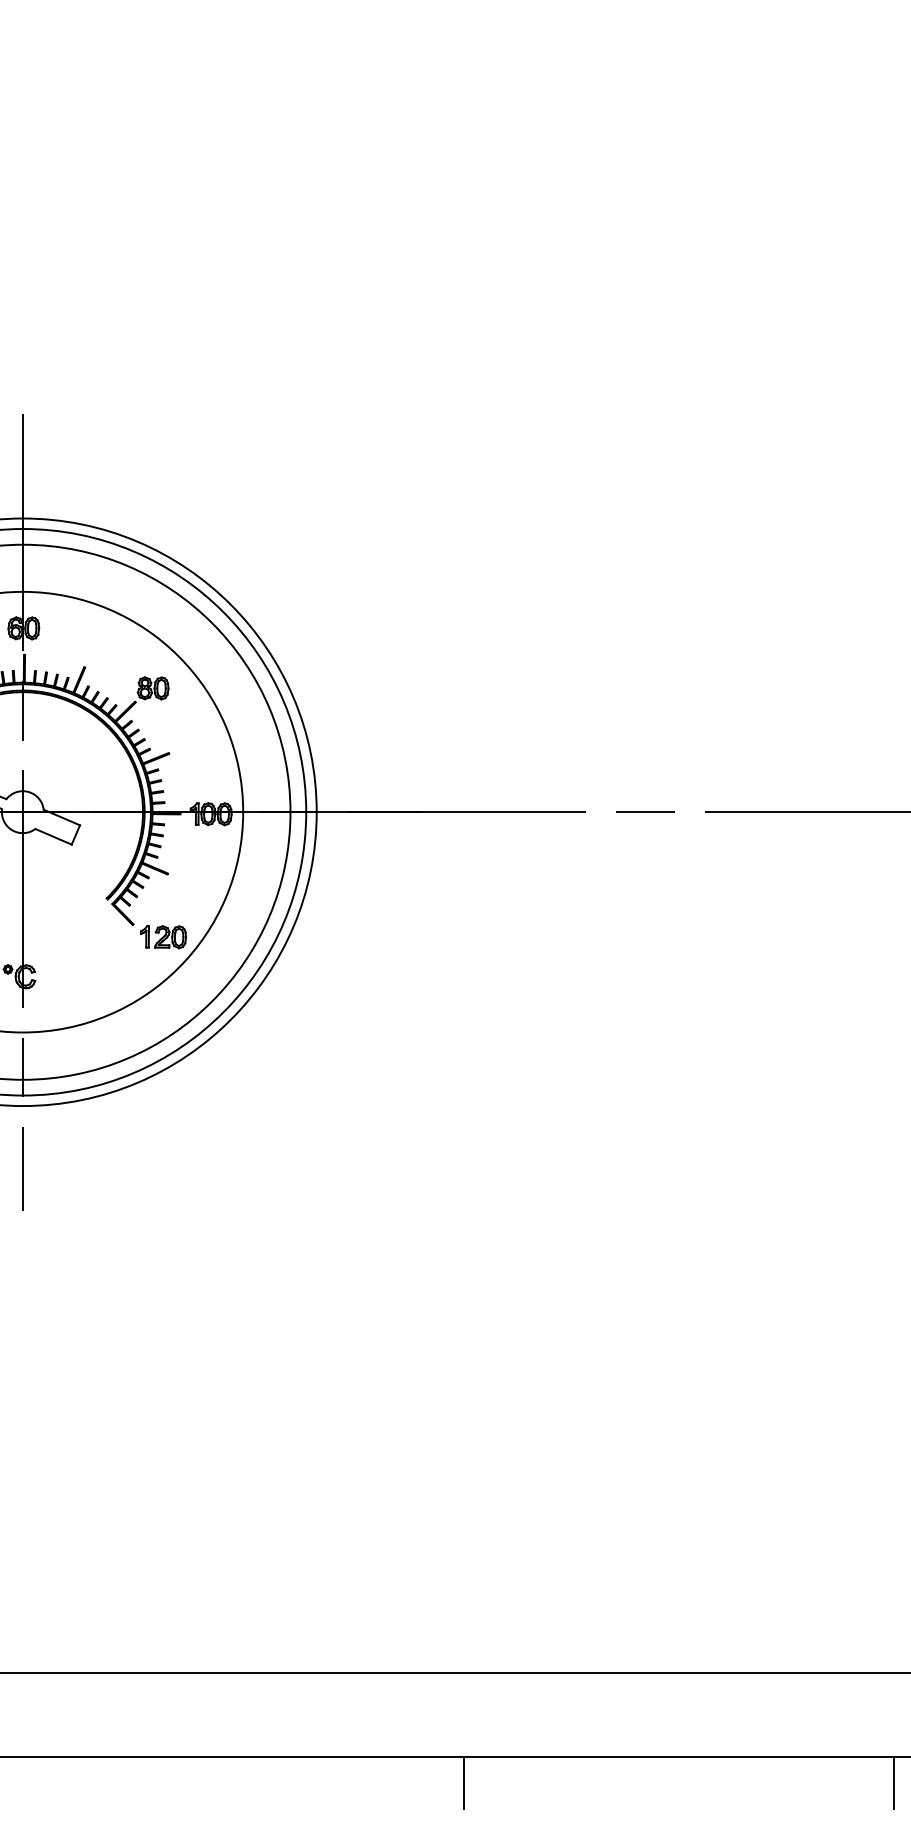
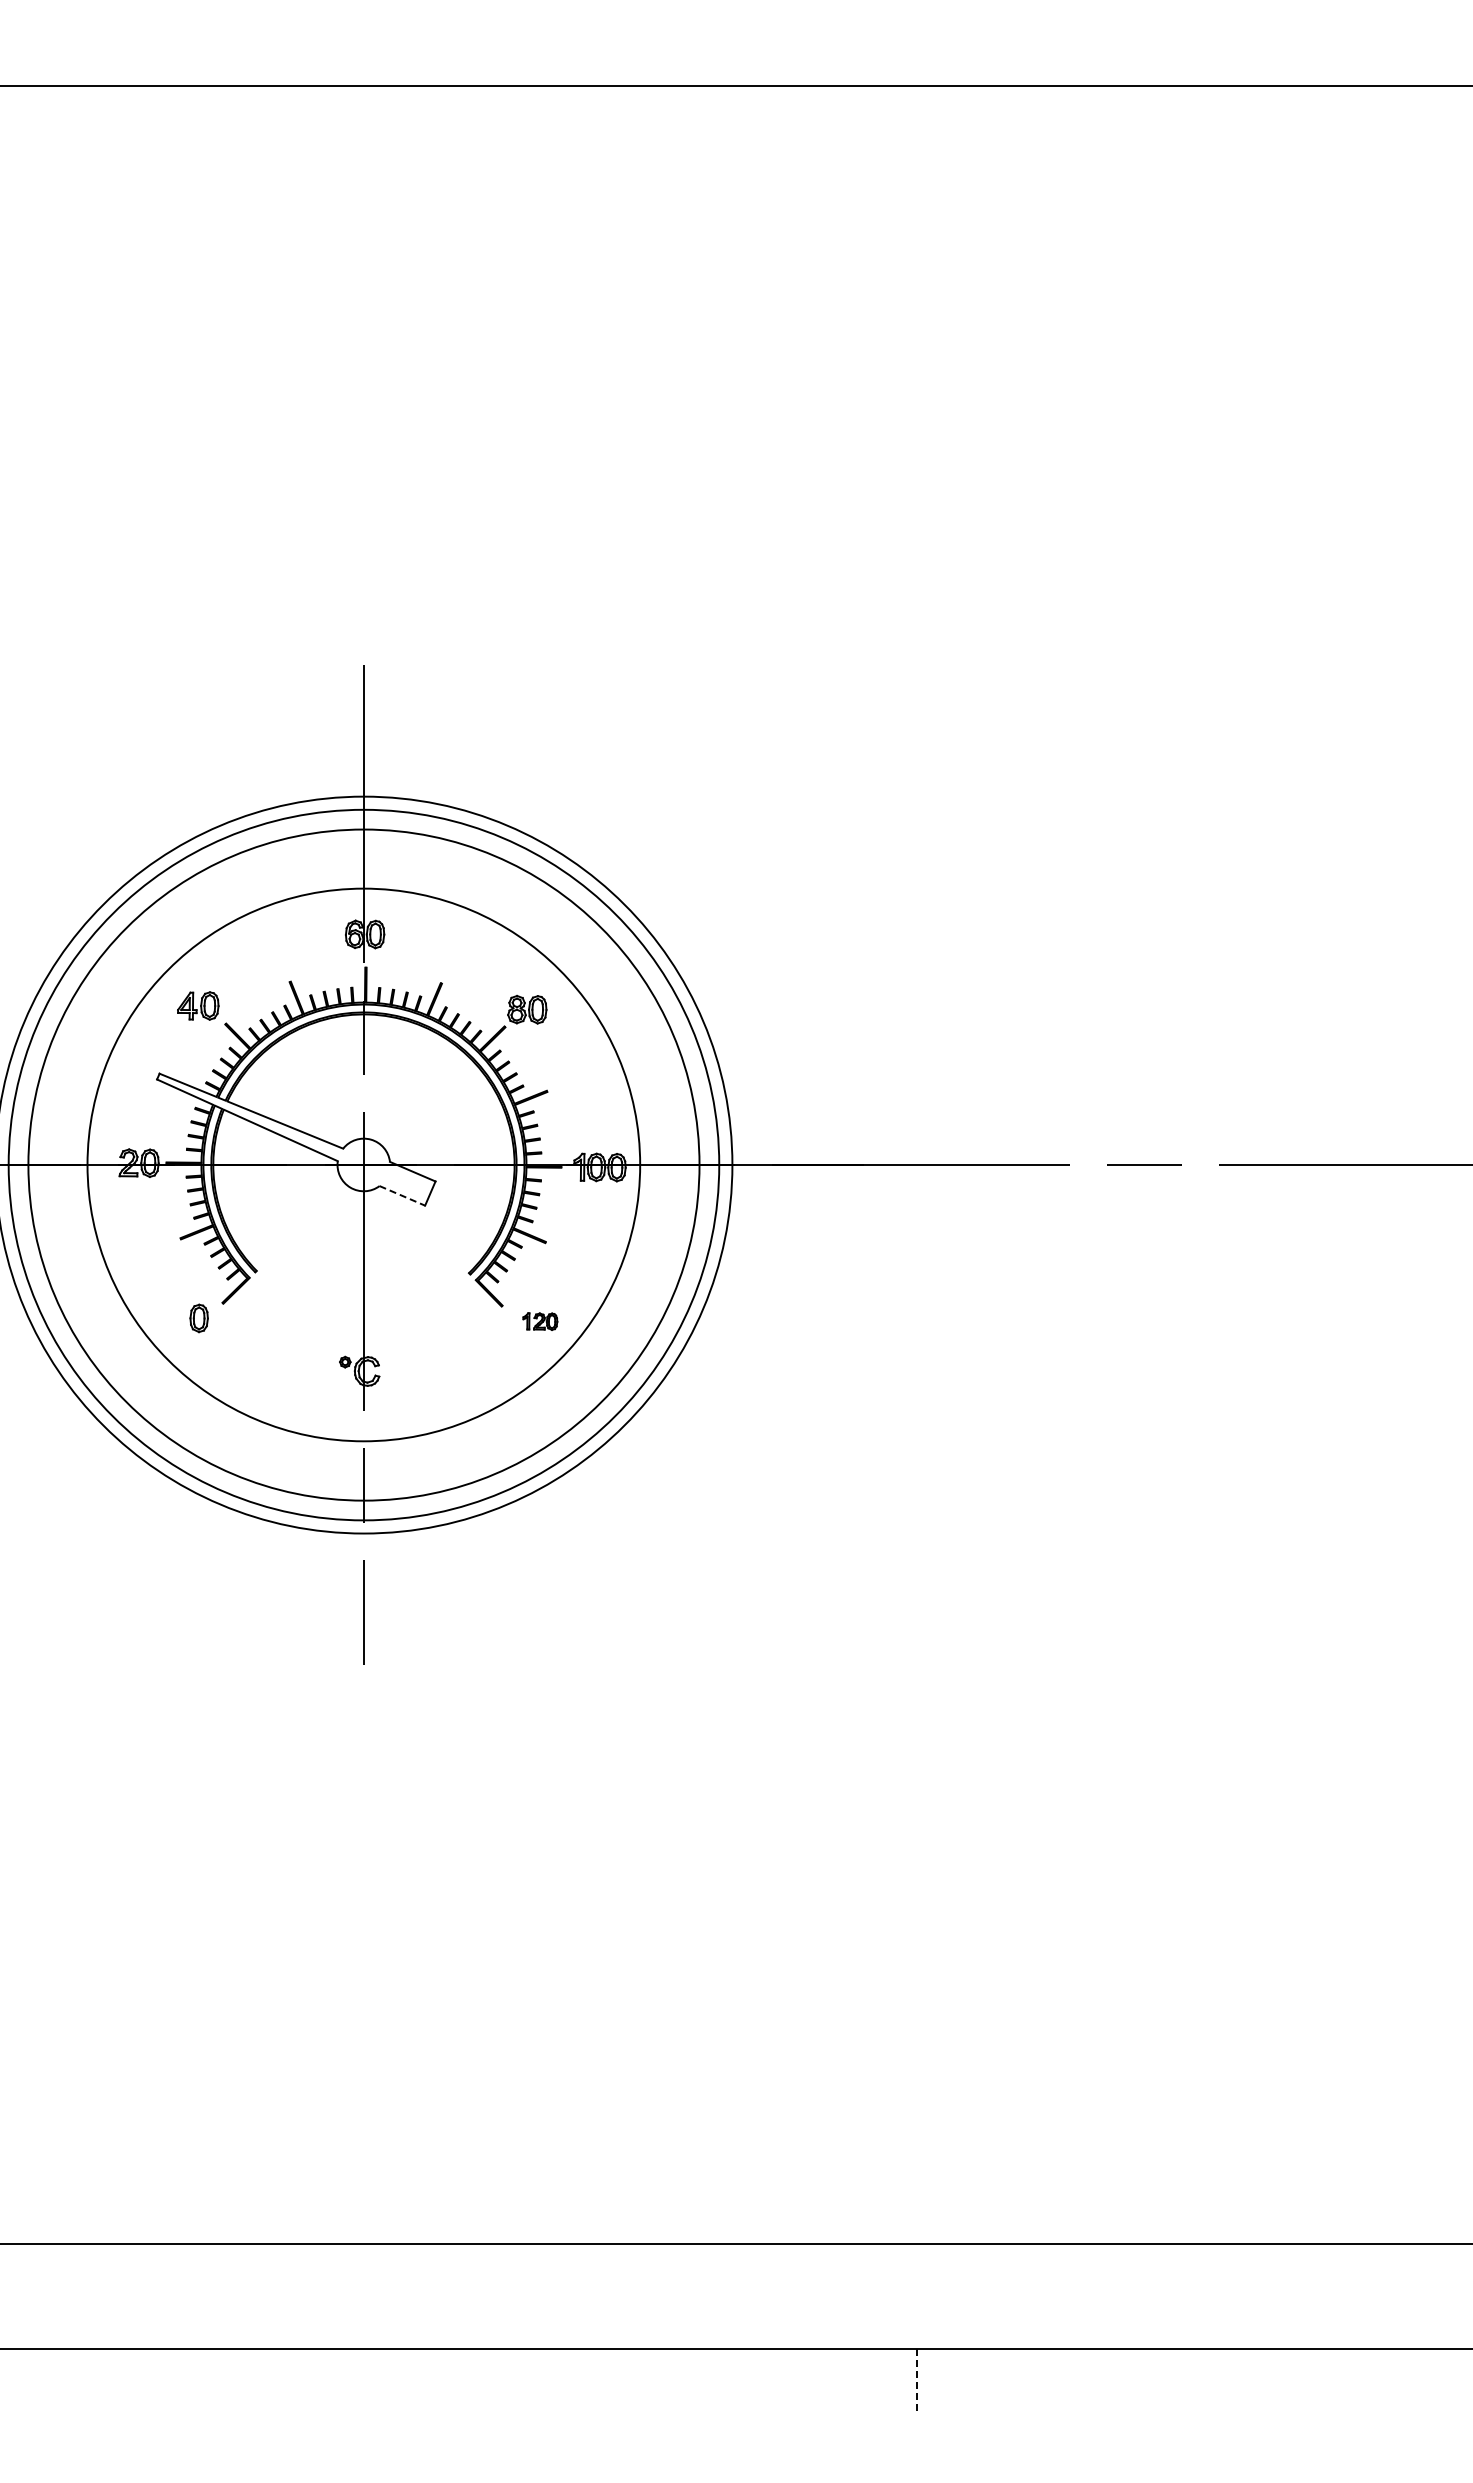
line: (53, 836) -> (402, 1195), solid -> dashed
part: (163, 936) -> (540, 1321), size x0.6
line: (463, 1782) -> (916, 2382), solid -> dashed
line: (894, 1782) -> (1456, 2382), removed

